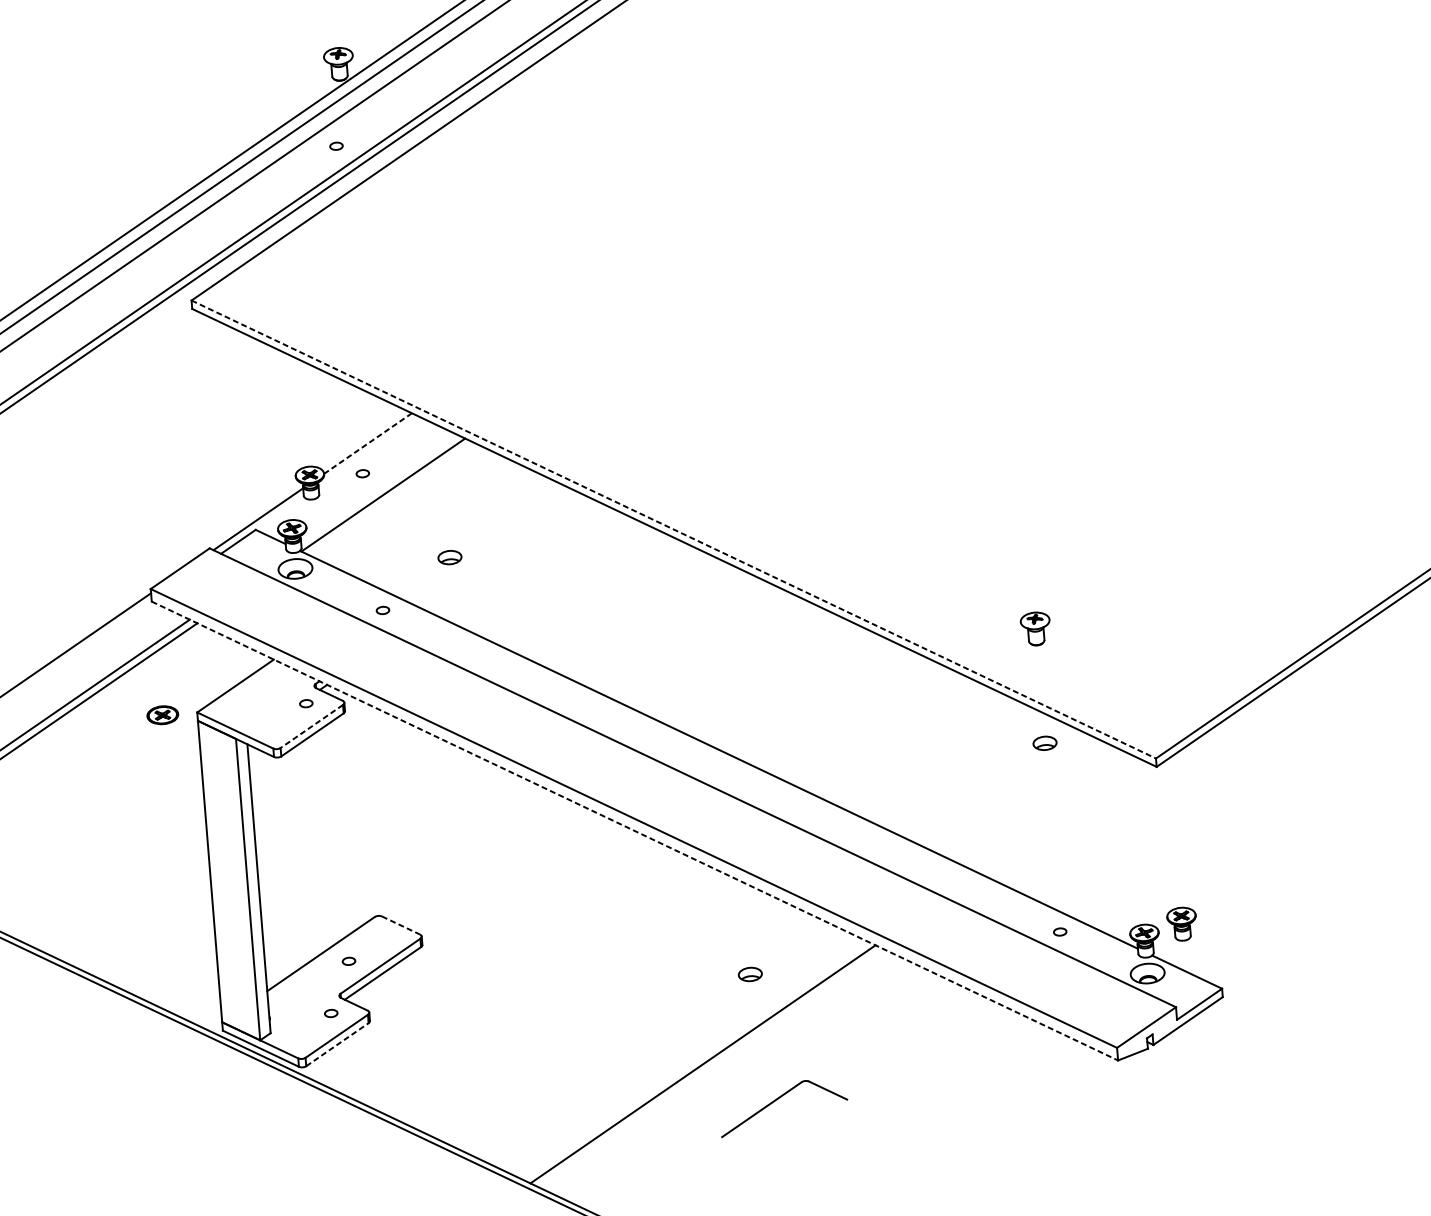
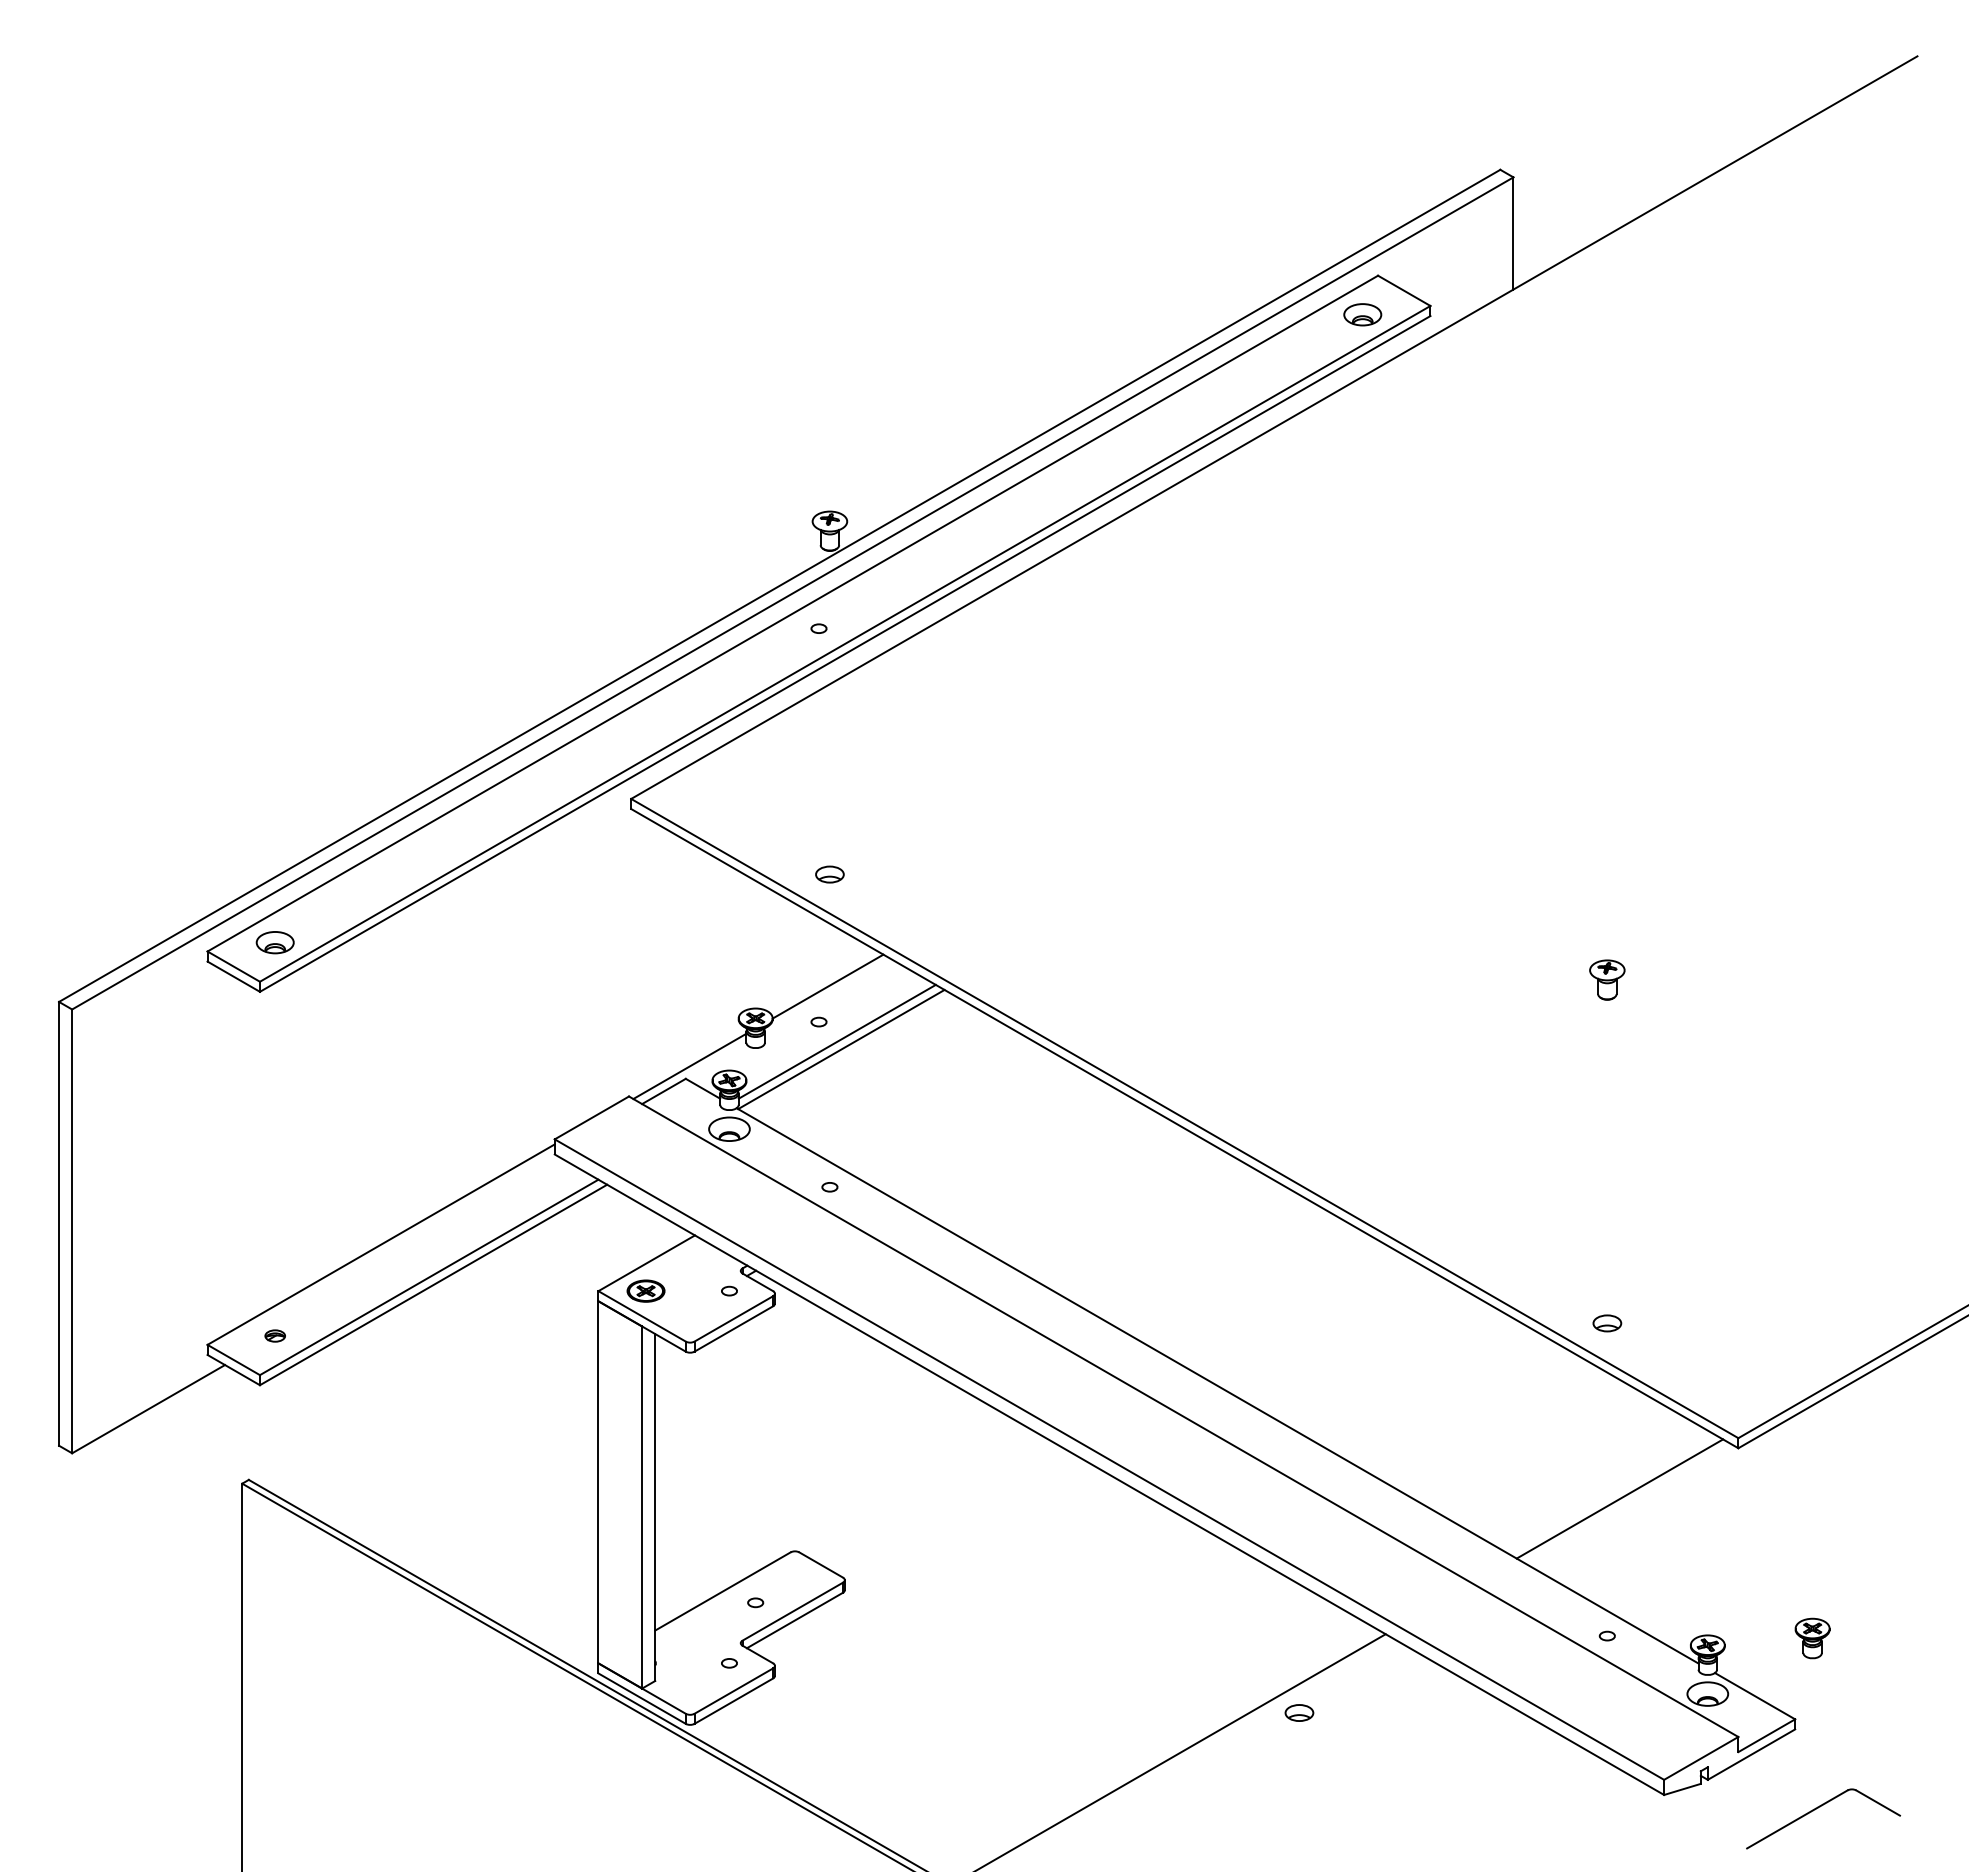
line: (368, 443) -> (828, 986), dashed -> solid
line: (378, 488) -> (836, 1041), added
line: (674, 529) -> (1185, 1118), dashed -> solid
part: (449, 557) -> (829, 874), moved
part: (1035, 628) -> (1607, 979), moved
part: (162, 714) -> (645, 1290), moved
line: (311, 727) -> (733, 1319), dashed -> solid
part: (1045, 743) -> (1607, 1323), moved
line: (1061, 816) -> (1619, 1498), added
line: (634, 830) -> (1109, 1474), dashed -> solid
part: (1182, 924) -> (1812, 1638), moved
line: (401, 925) -> (821, 1565), dashed -> solid
part: (750, 974) -> (1299, 1712), moved
line: (337, 1044) -> (734, 1700), dashed -> solid
part: (778, 1099) -> (1818, 1808), moved

